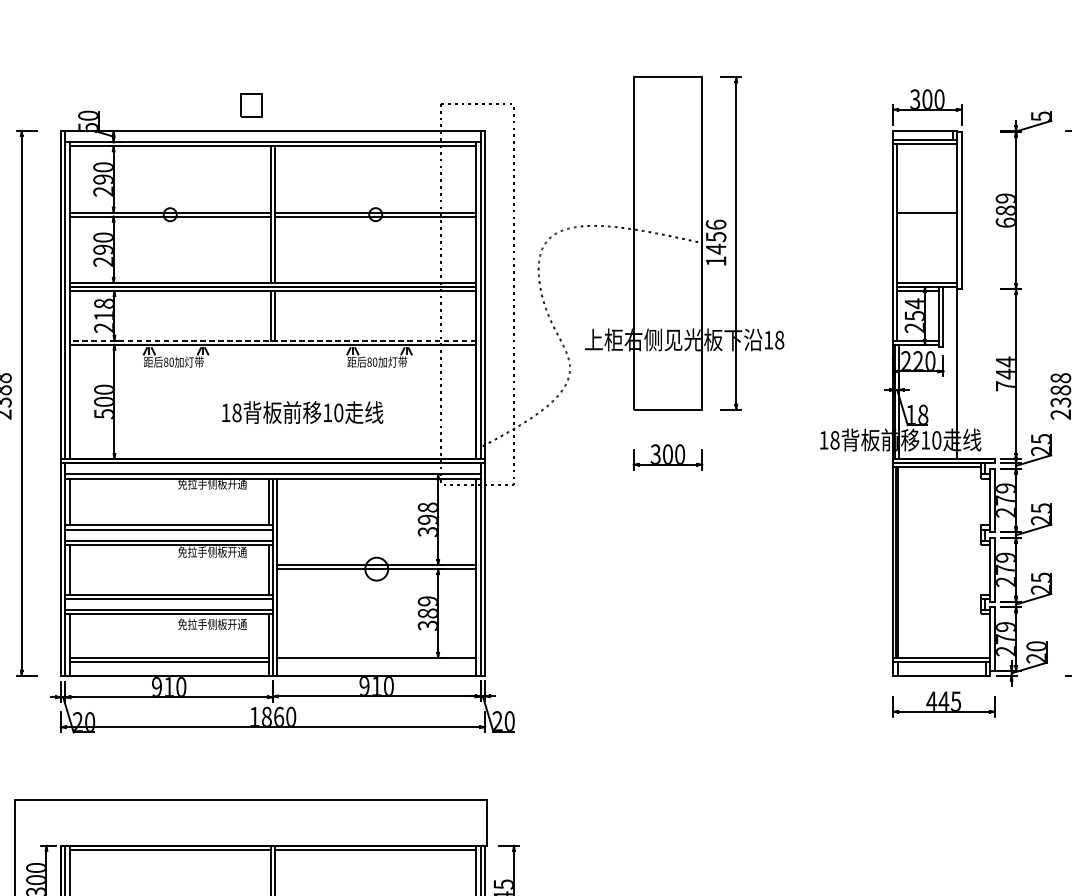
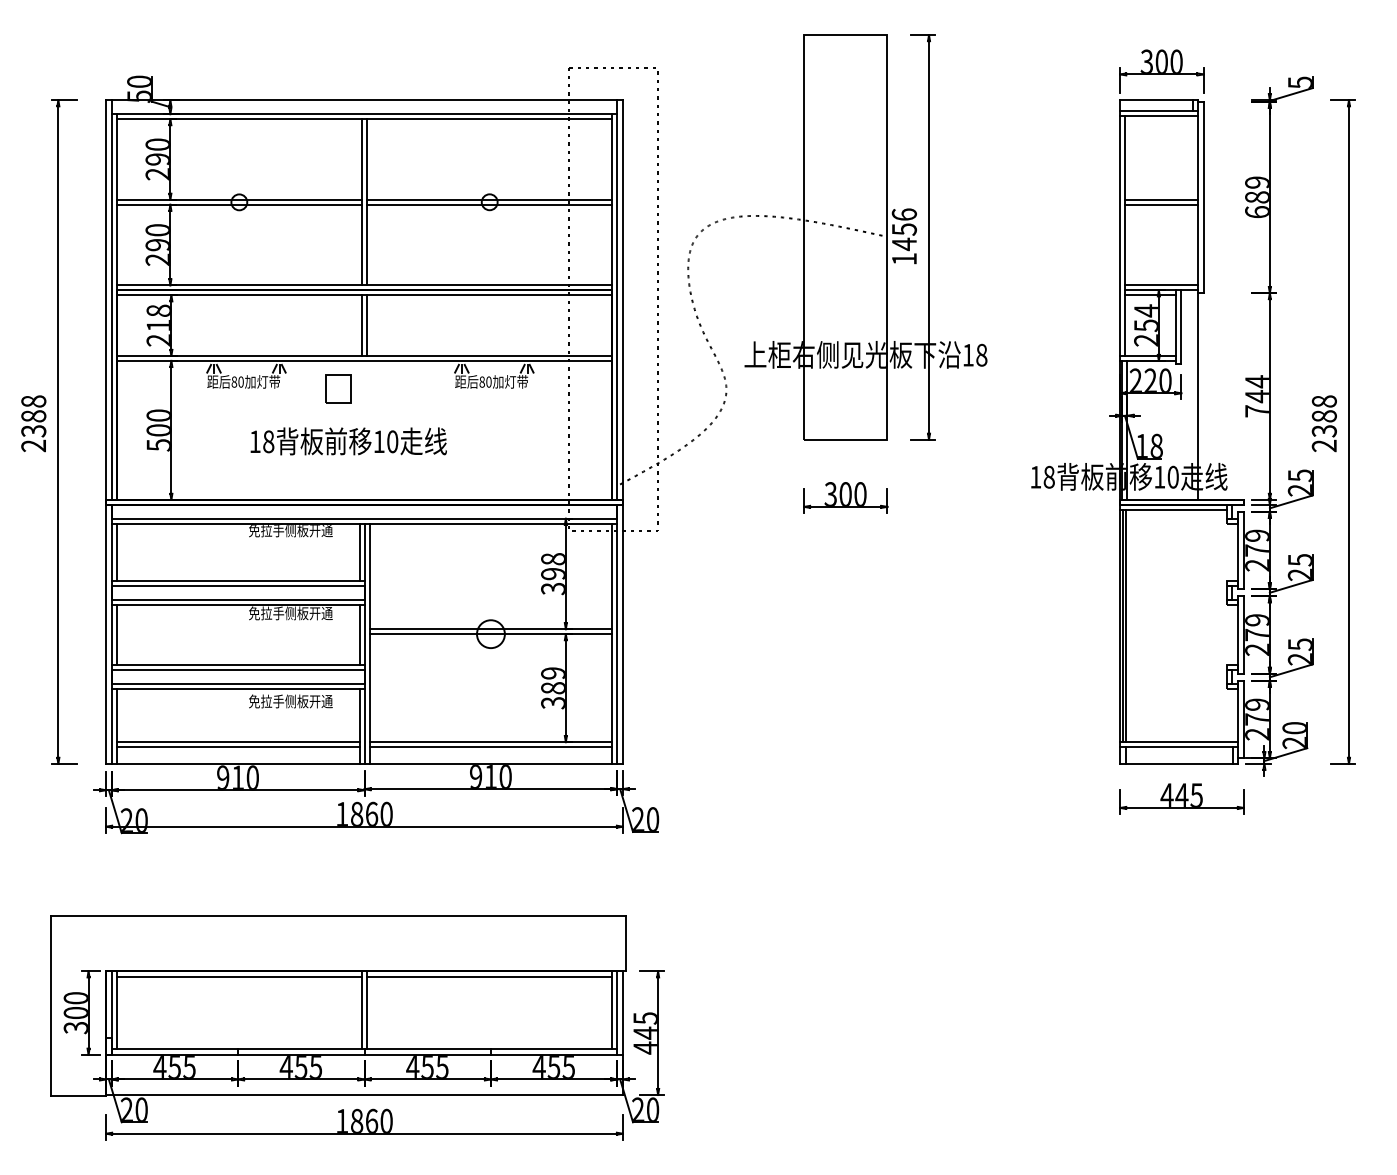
part: (251, 105) -> (338, 388), moved
line: (927, 216) -> (1161, 204), added
line: (272, 340) -> (364, 355), dashed -> solid
text: (302, 412) -> (348, 441), moved
line: (376, 662) -> (490, 747), added

